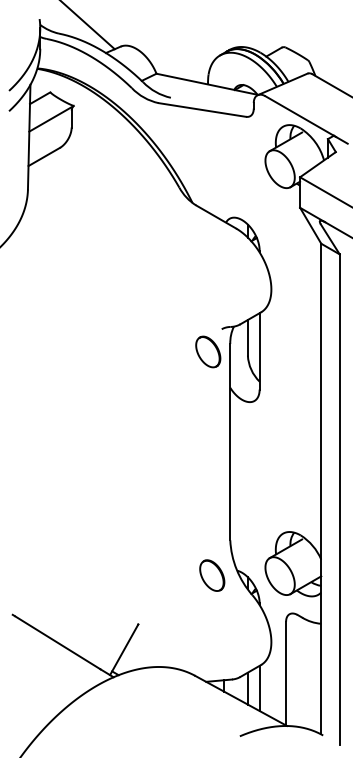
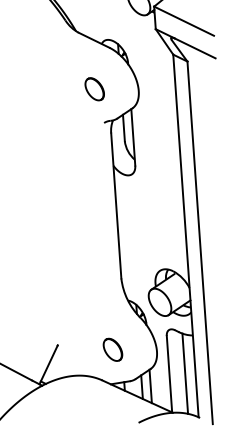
part: (208, 351) -> (94, 88), moved
part: (212, 575) -> (113, 349), moved
line: (307, 674) -> (185, 373), added

